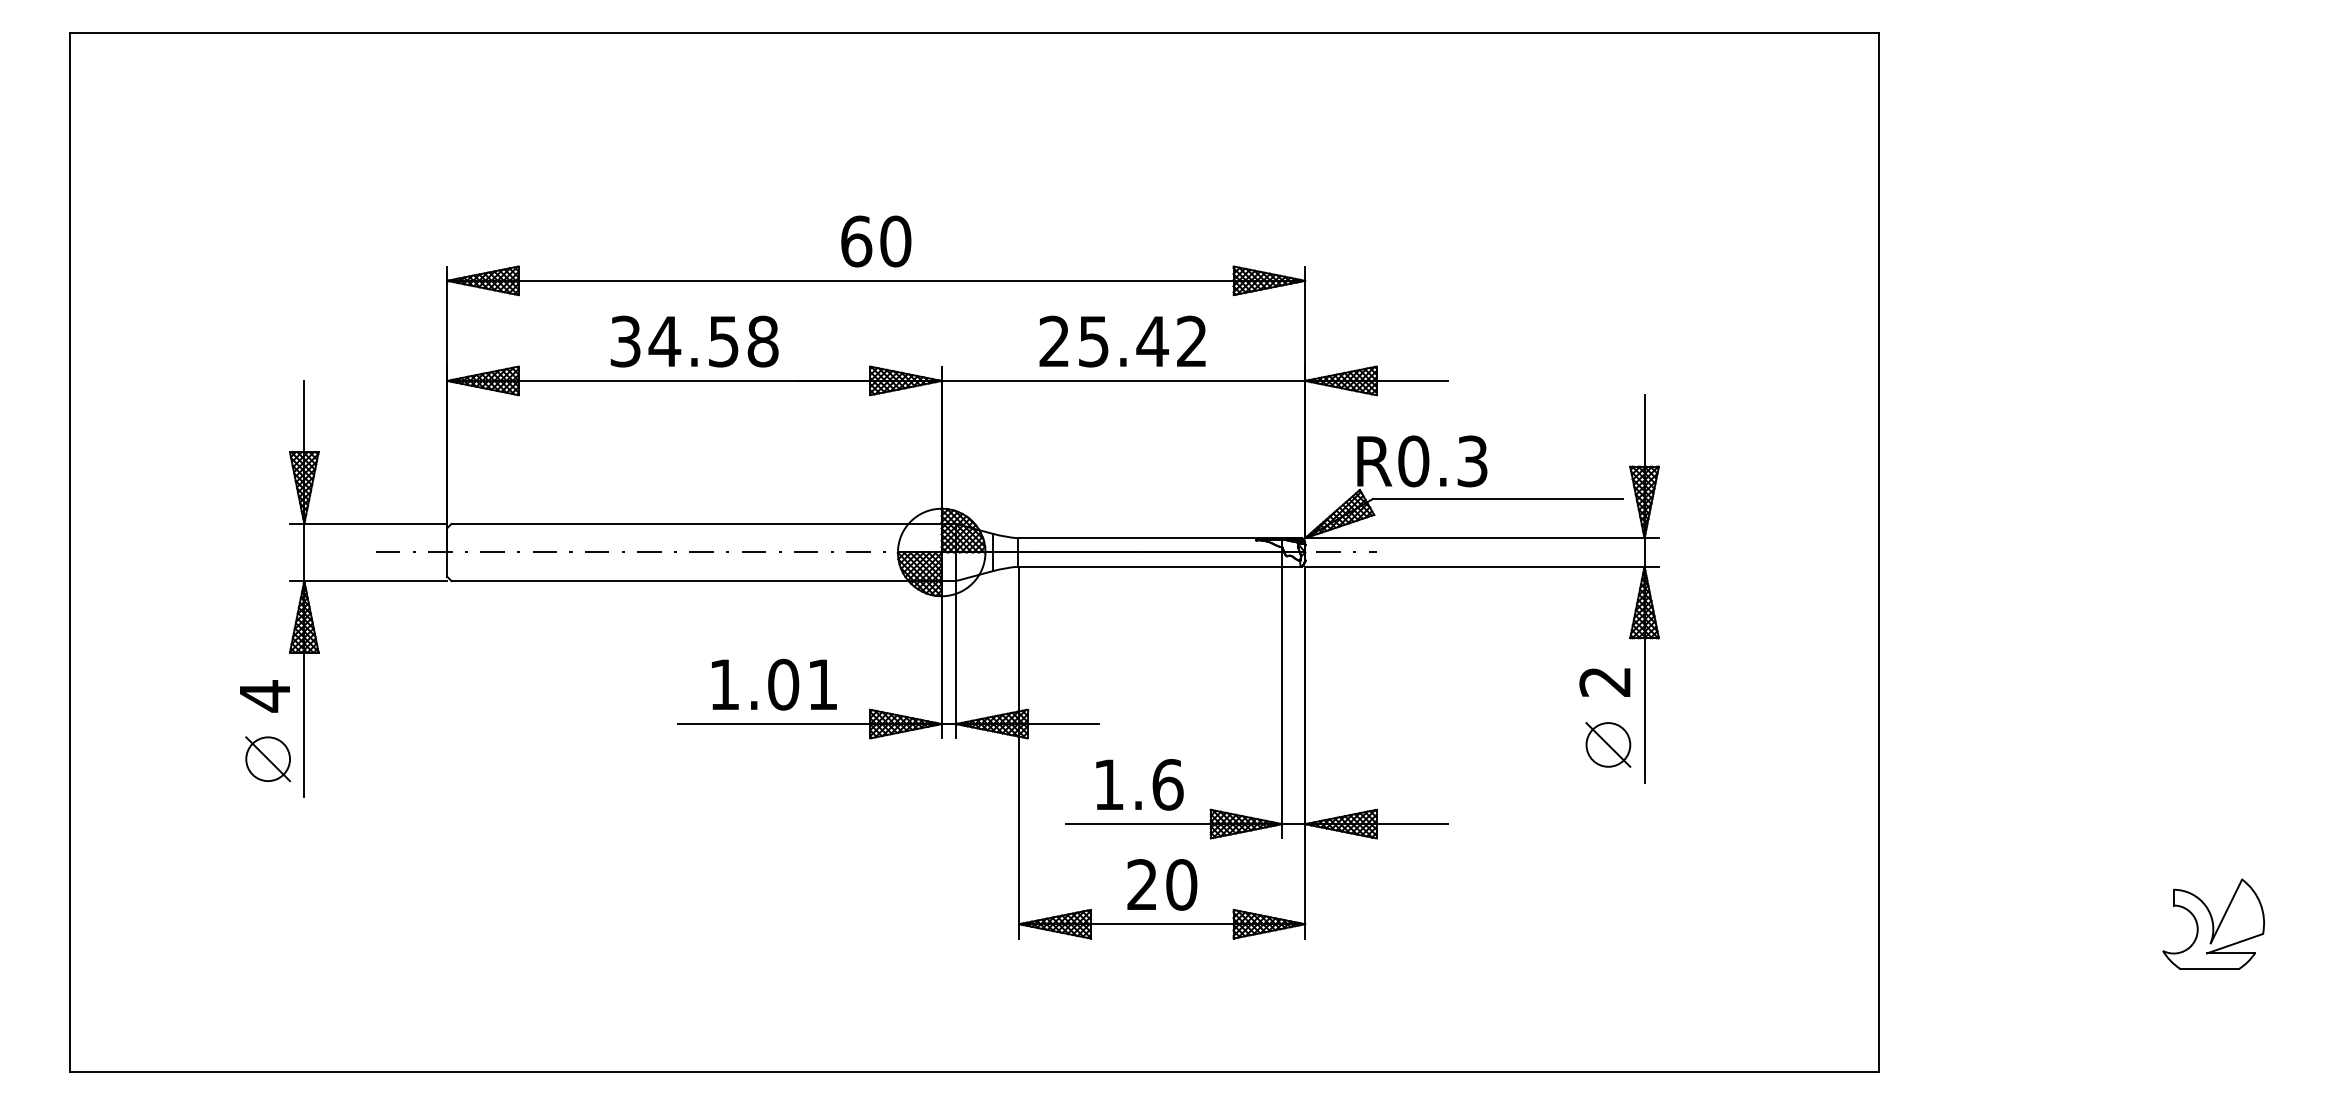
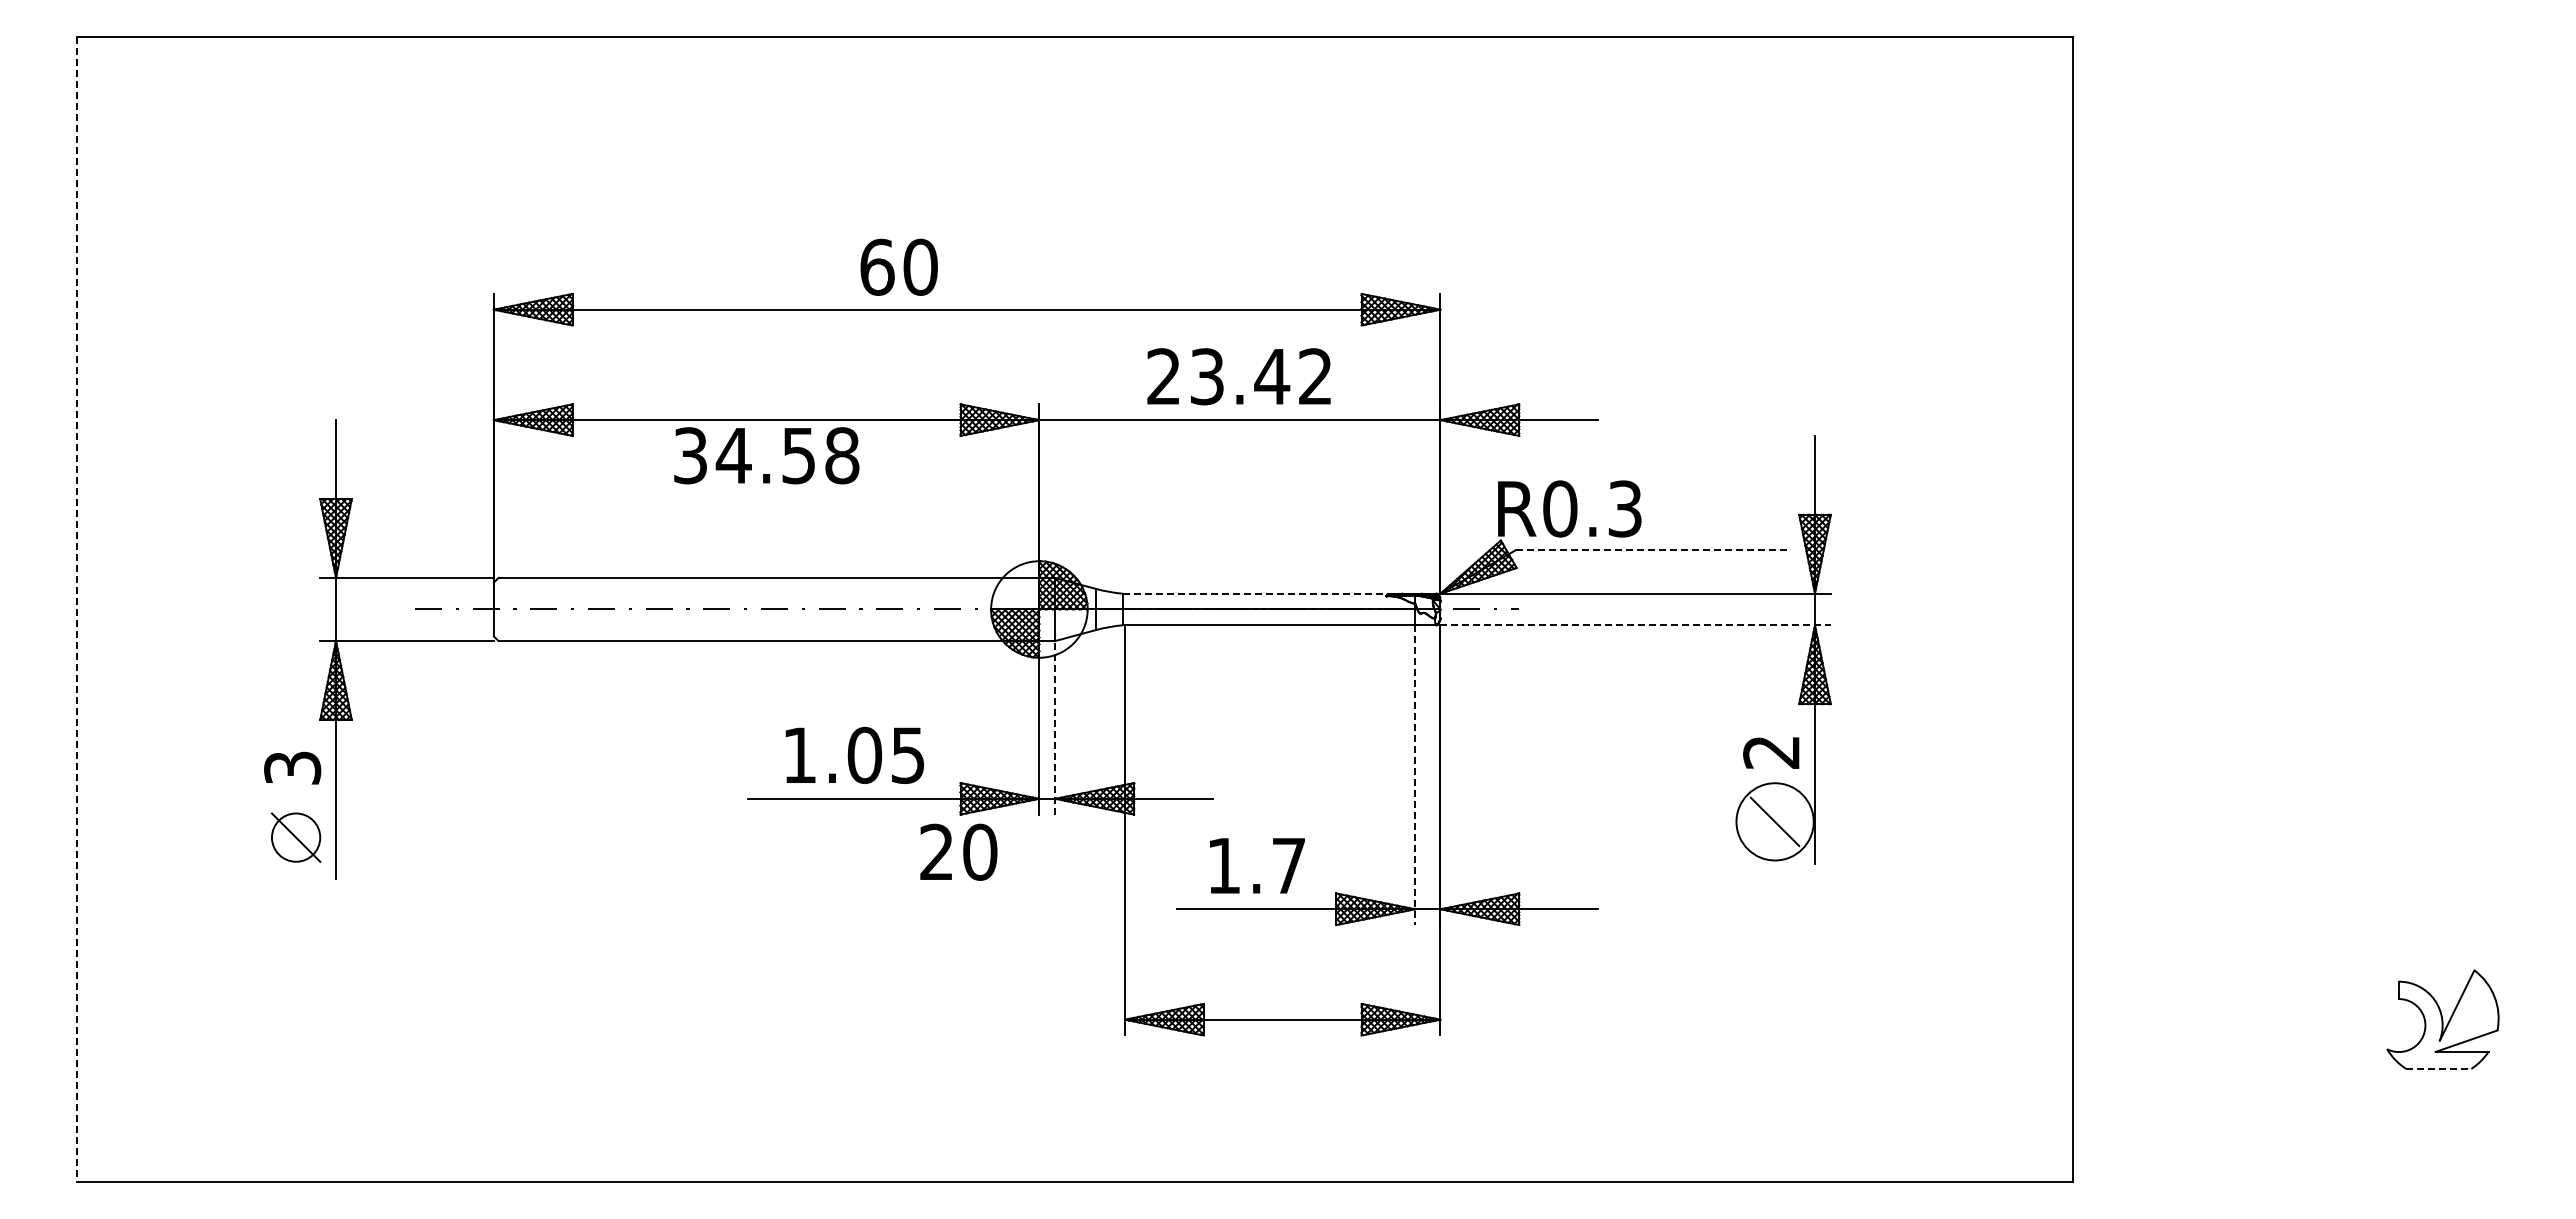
text: (875, 240) -> (898, 266), moved
text: (694, 341) -> (766, 455), moved
text: (1094, 341) -> (1207, 376), 25.42 -> 23.42
line: (1498, 499) -> (1653, 550), solid -> dashed
line: (1150, 538) -> (1269, 593), solid -> dashed
line: (70, 552) -> (77, 609), solid -> dashed
line: (1482, 566) -> (1636, 625), solid -> dashed
line: (956, 659) -> (1055, 727), solid -> dashed
text: (822, 684) -> (907, 755), 1.01 -> 1.05
text: (264, 696) -> (292, 768), 4 -> 3
line: (1282, 702) -> (1415, 775), solid -> dashed
circle: (1607, 744) -> (1774, 821), size x1.6
text: (1168, 784) -> (1289, 865), 1.6 -> 1.7
text: (1162, 884) -> (958, 851), moved
line: (2209, 968) -> (2438, 1068), solid -> dashed

